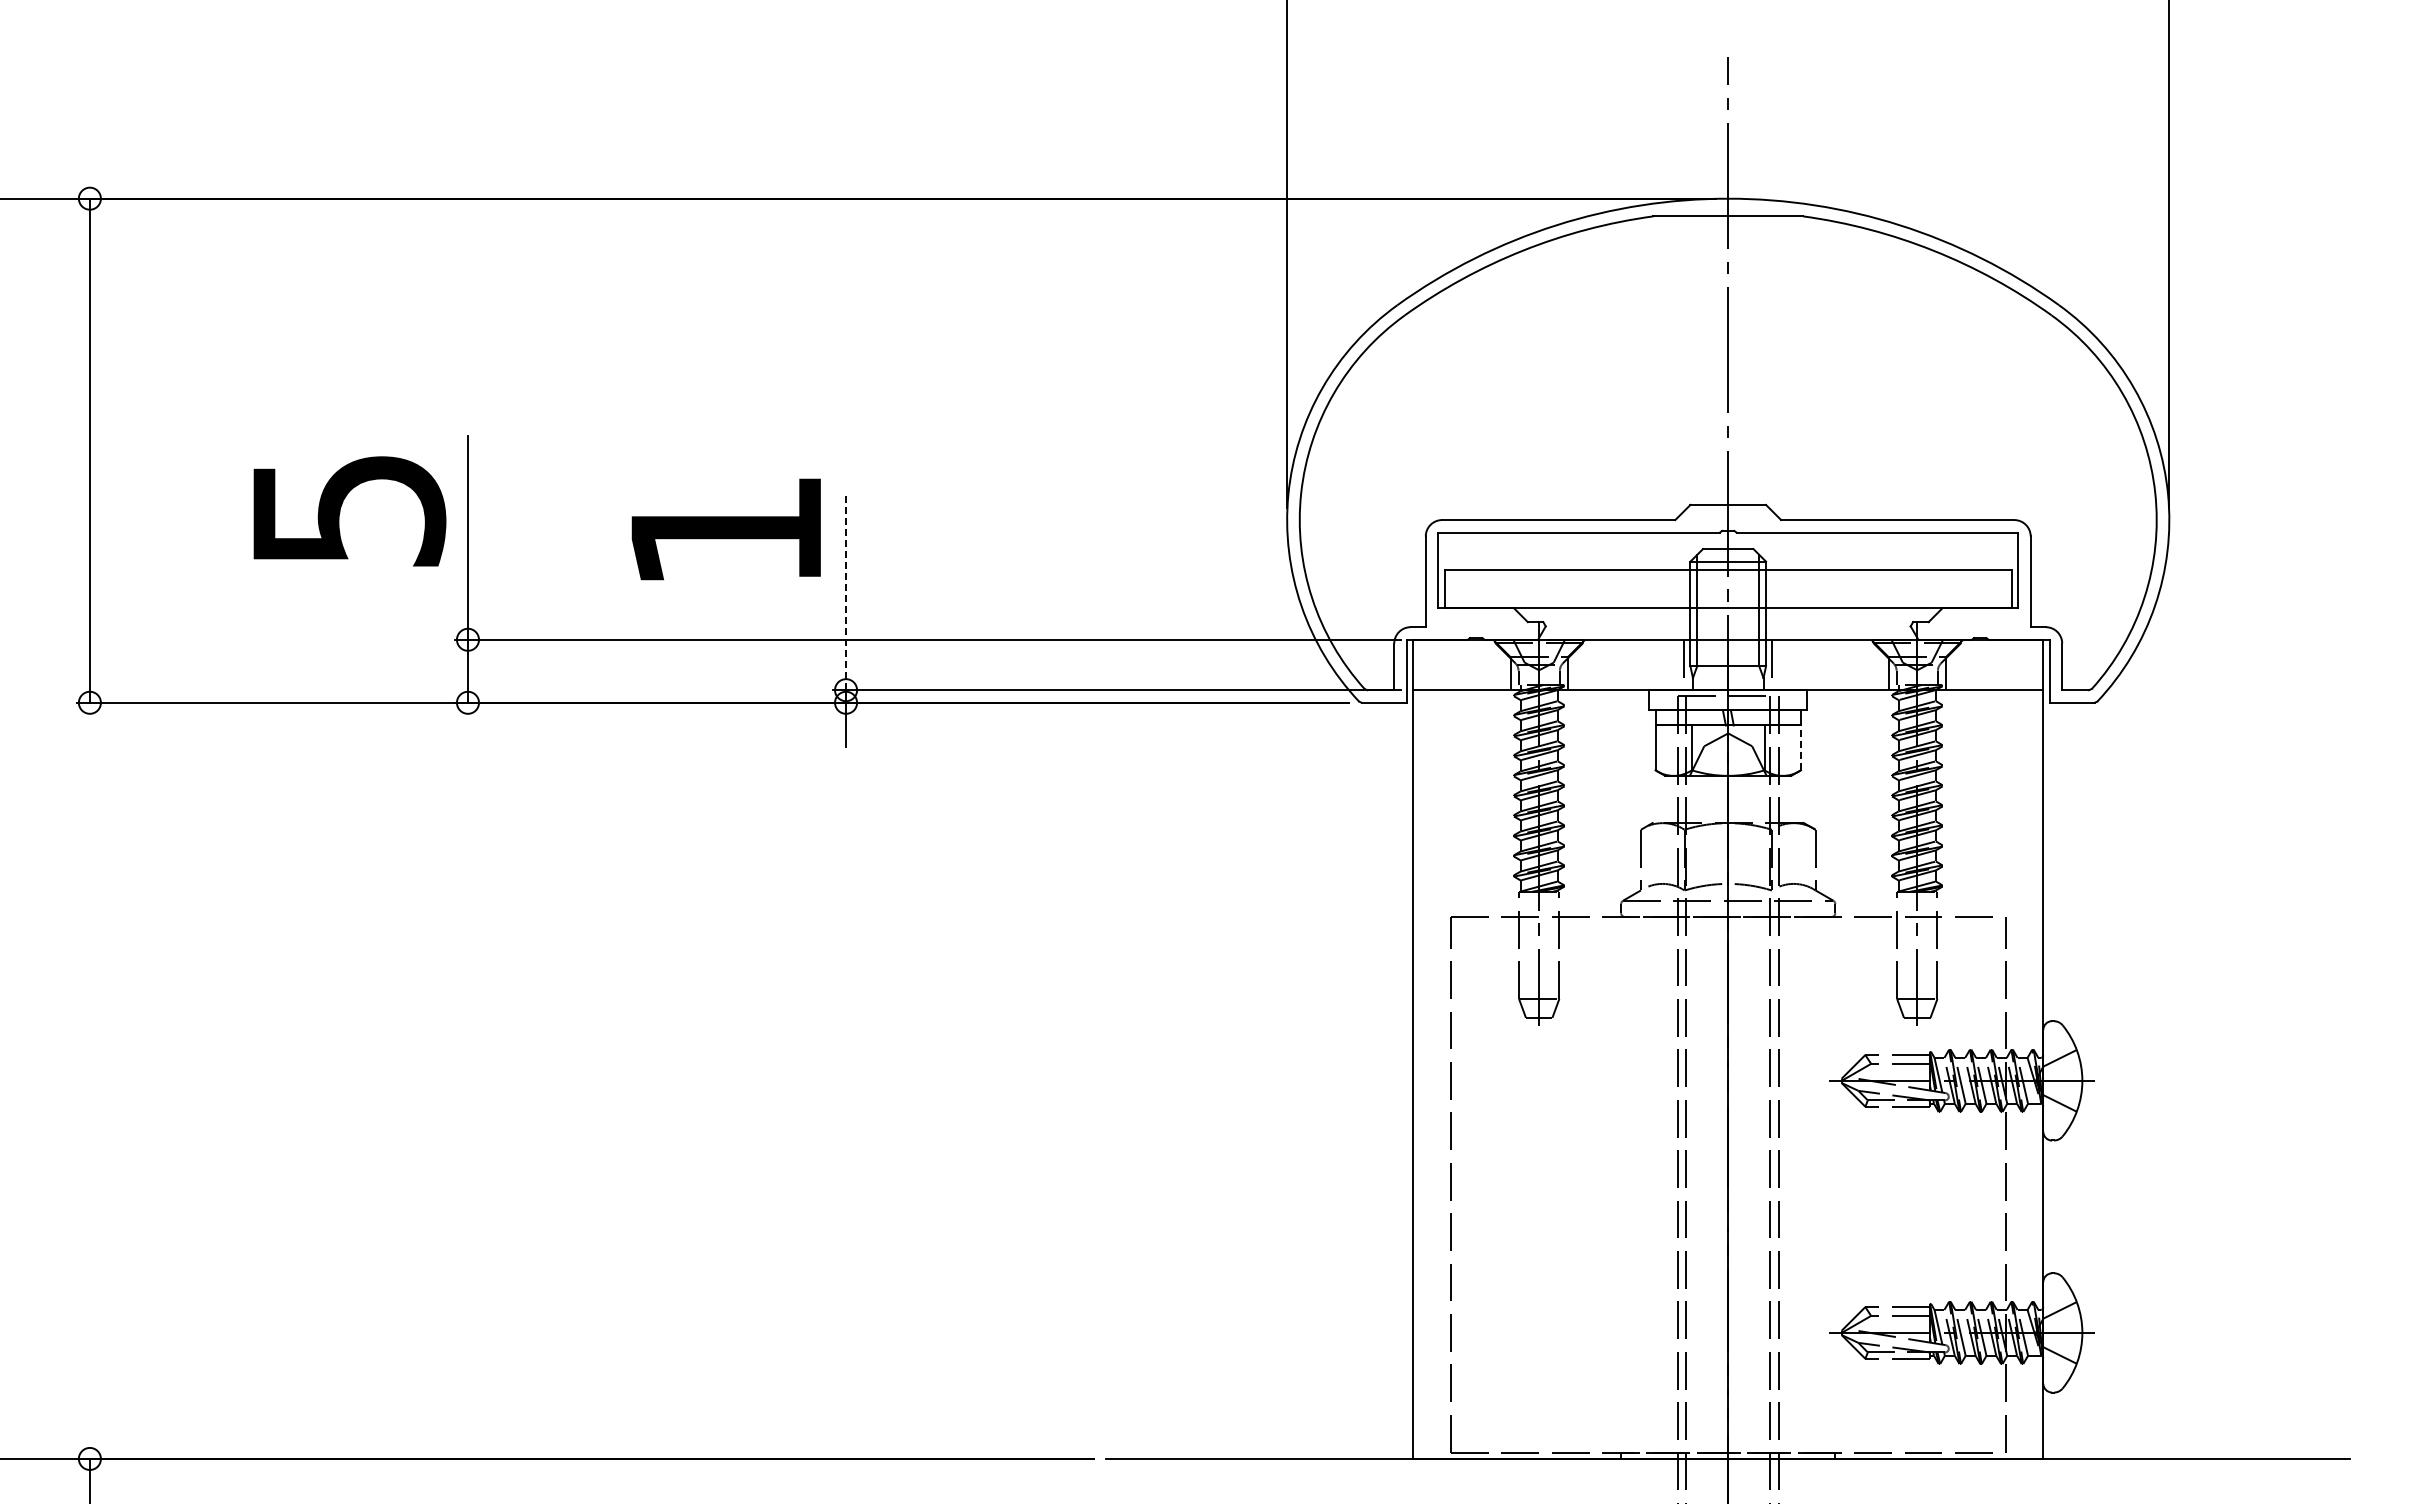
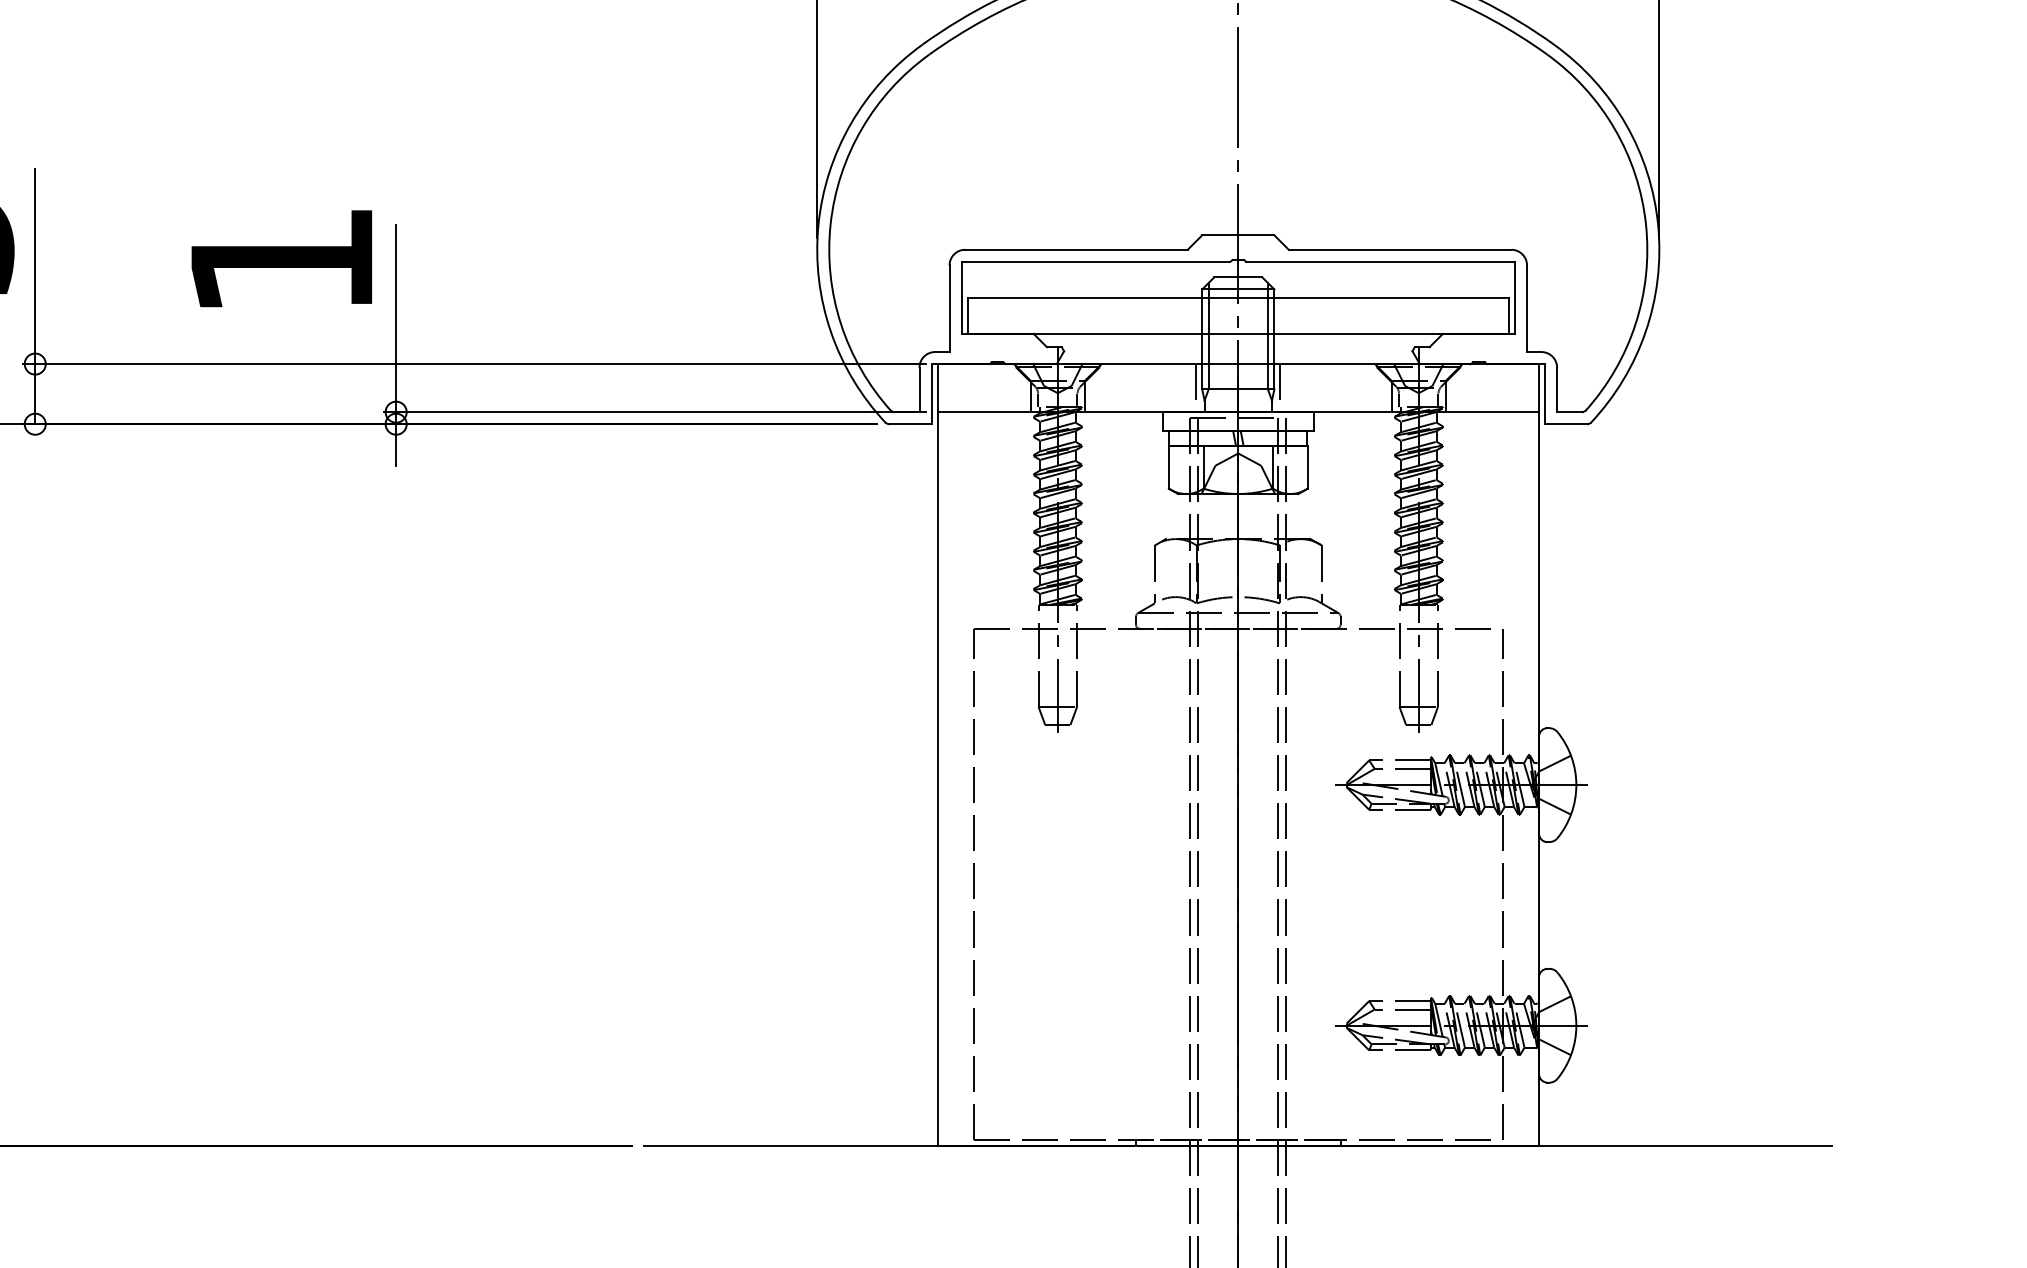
line: (846, 592) -> (396, 318), dashed -> solid
line: (1800, 747) -> (1307, 466), dashed -> solid

